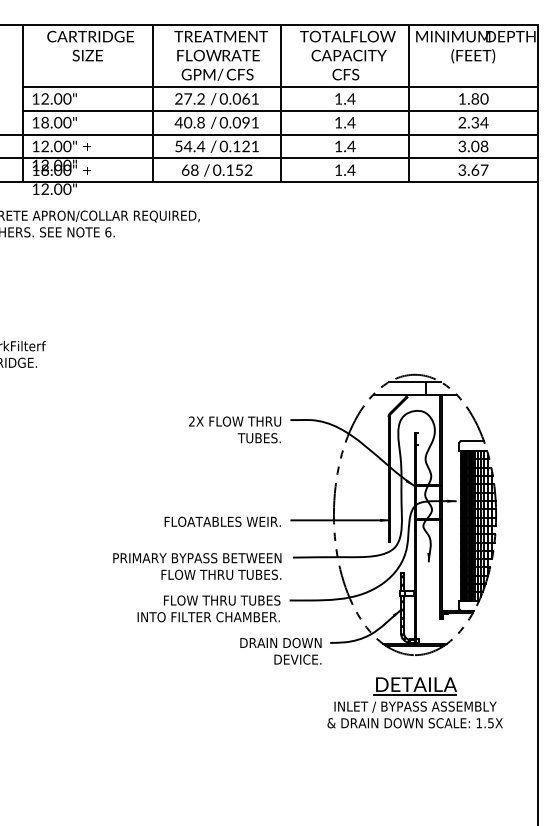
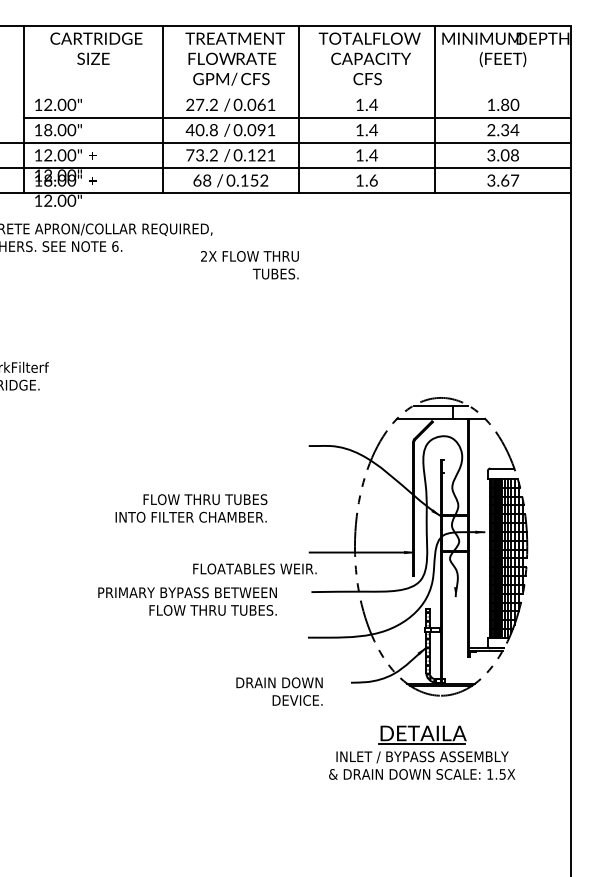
line: (279, 87) -> (297, 92), removed
text: (190, 146) -> (202, 155), 54.4 -> 73.2
text: (351, 169) -> (373, 179), 1.4 -> 1.6
text: (235, 429) -> (250, 264), moved
text: (222, 521) -> (254, 568), moved
text: (197, 566) -> (187, 601), moved
text: (208, 608) -> (190, 508), moved
text: (280, 651) -> (279, 691), moved
part: (414, 702) -> (421, 752), moved

